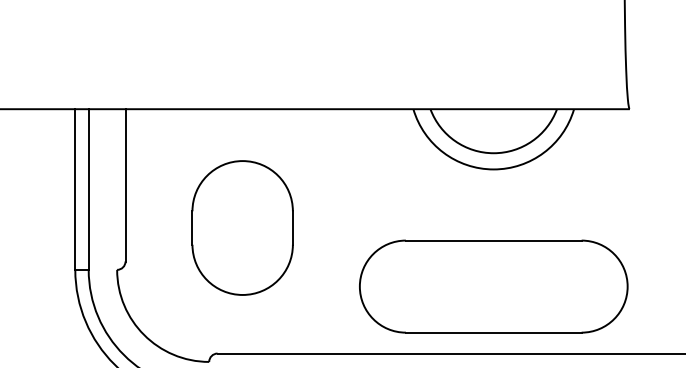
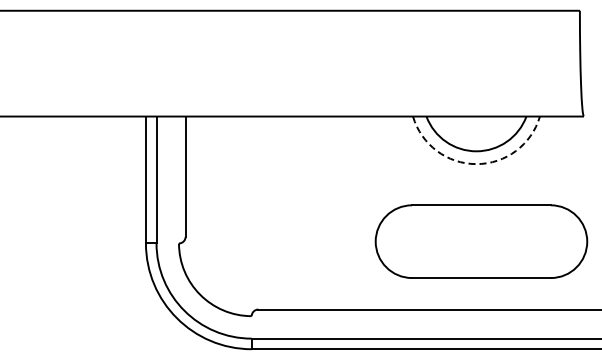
arc: (493, 169) -> (476, 164), solid -> dashed
part: (241, 228) -> (277, 210), removed
part: (493, 286) -> (481, 241), moved

